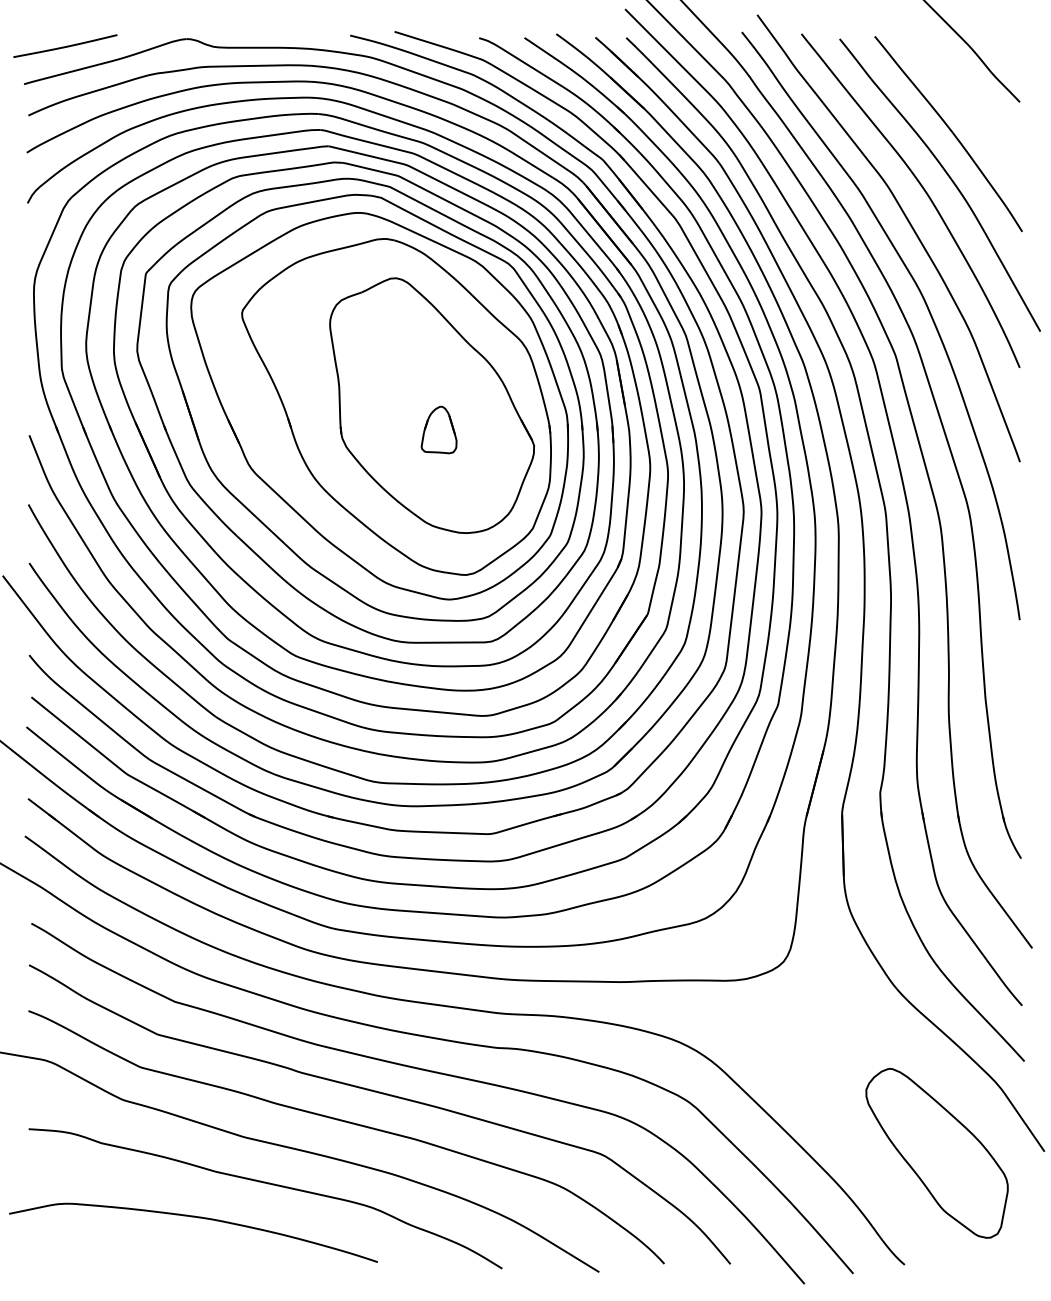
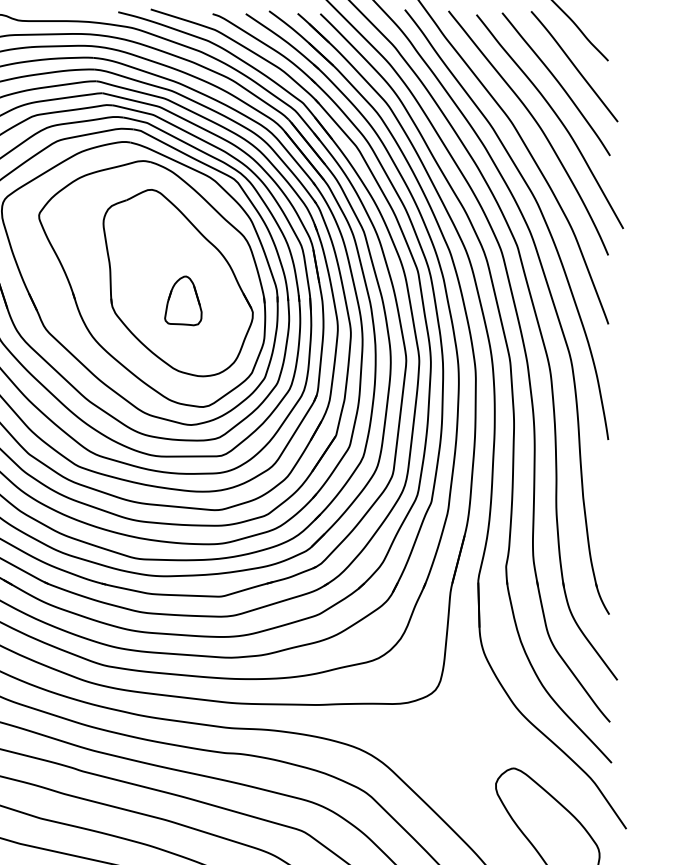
curve: (973, 109) -> (574, 66), added
part: (438, 429) -> (182, 300), size x1.43

